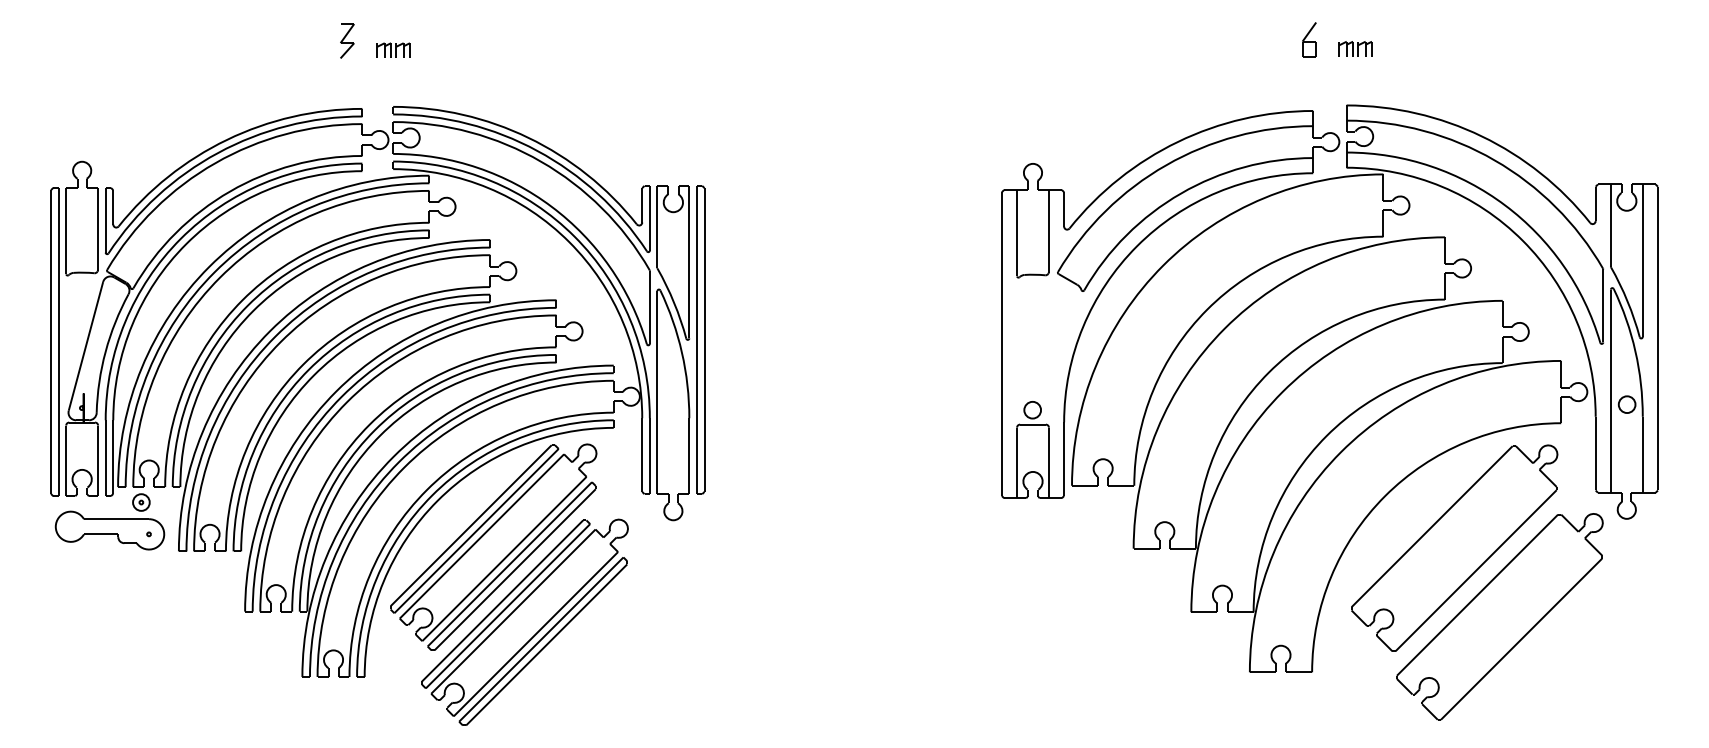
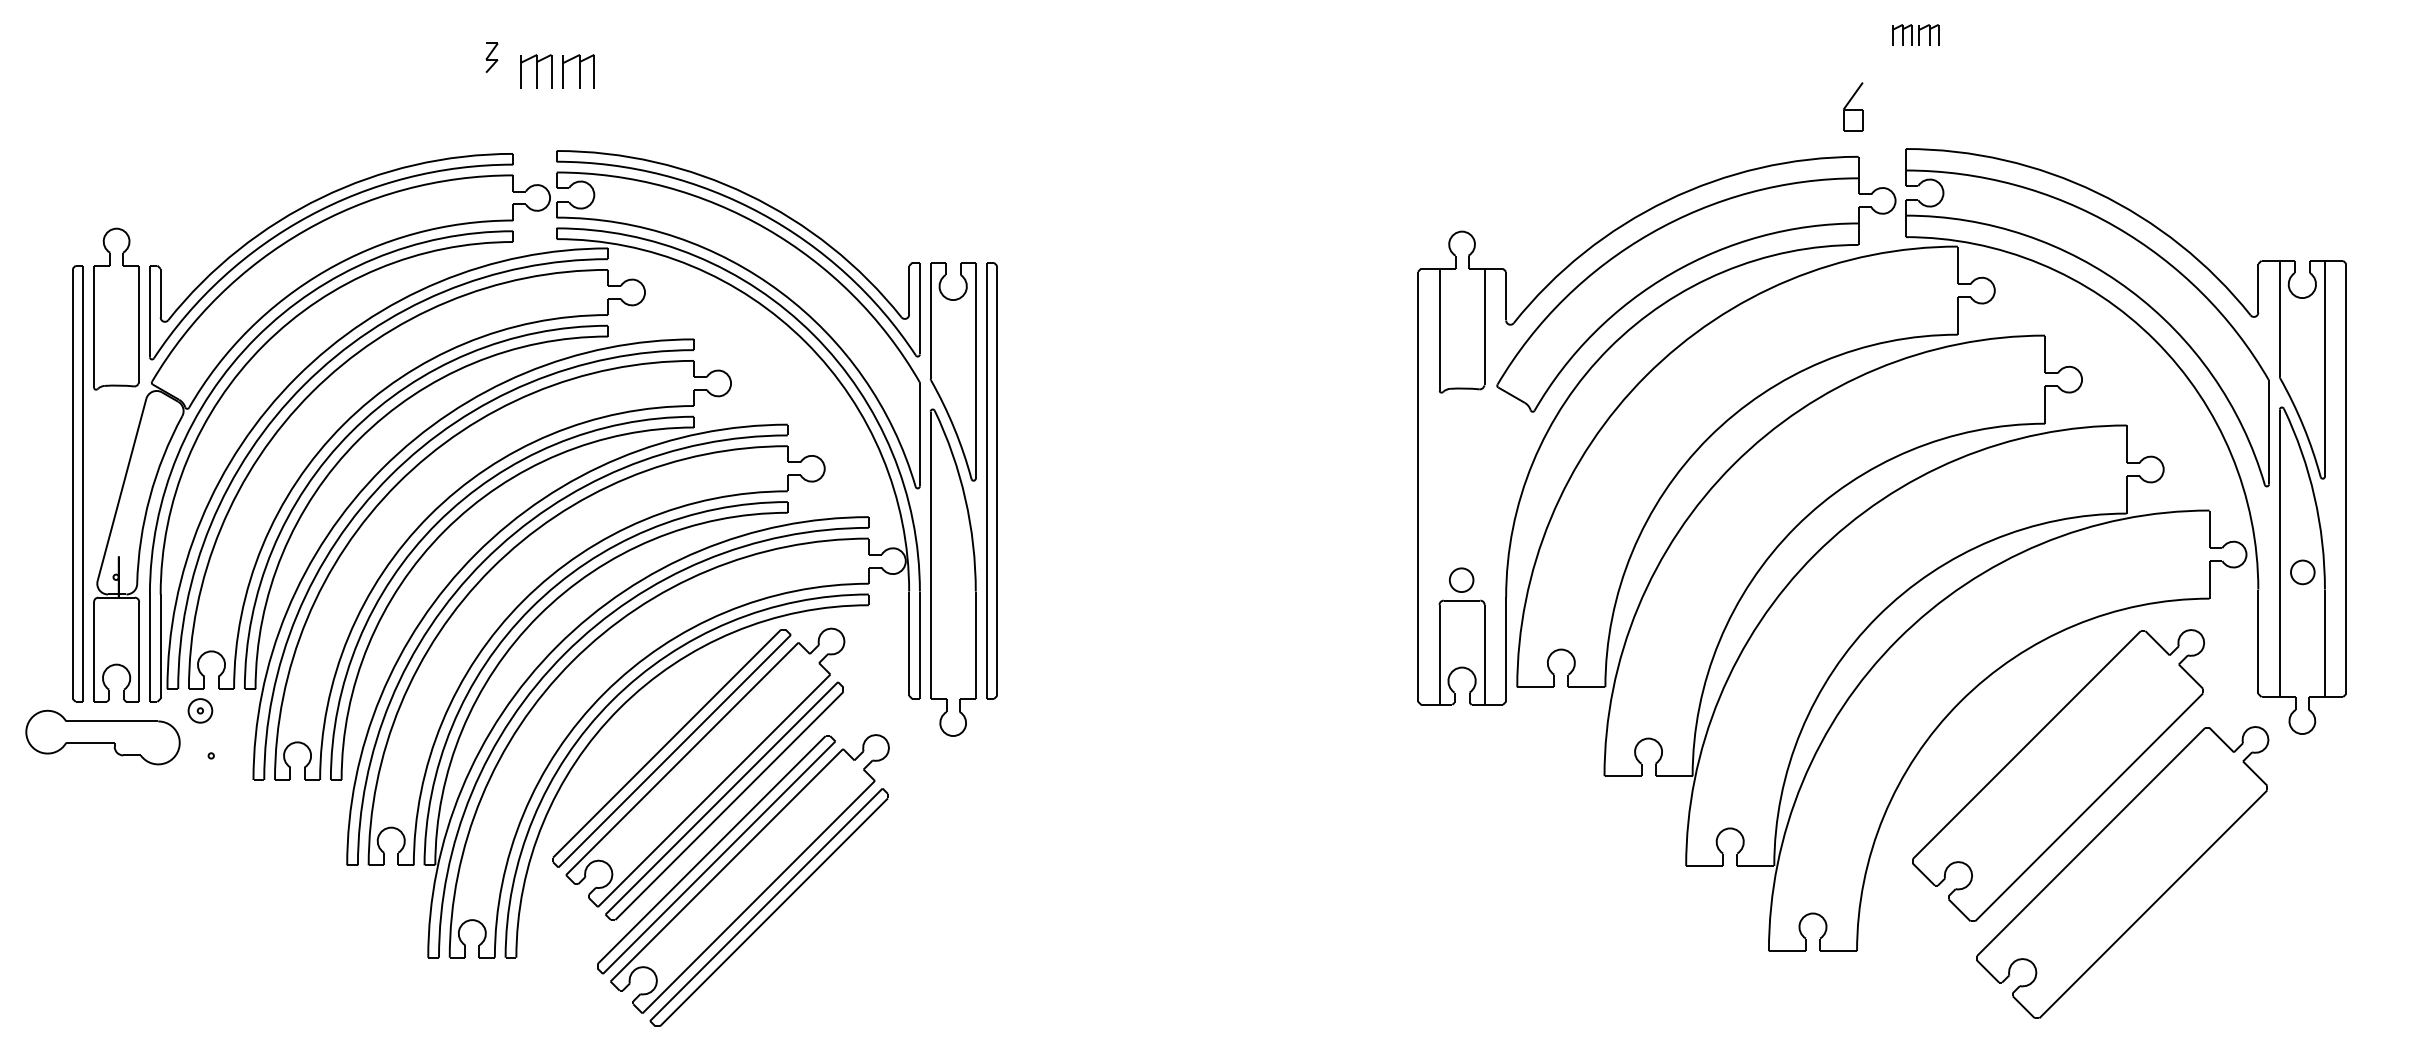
part: (1309, 39) -> (1853, 106), moved
part: (347, 40) -> (491, 57), size x0.6
part: (1355, 48) -> (1915, 34), moved
part: (393, 49) -> (557, 70), size x1.6
part: (109, 530) -> (102, 737), moved

